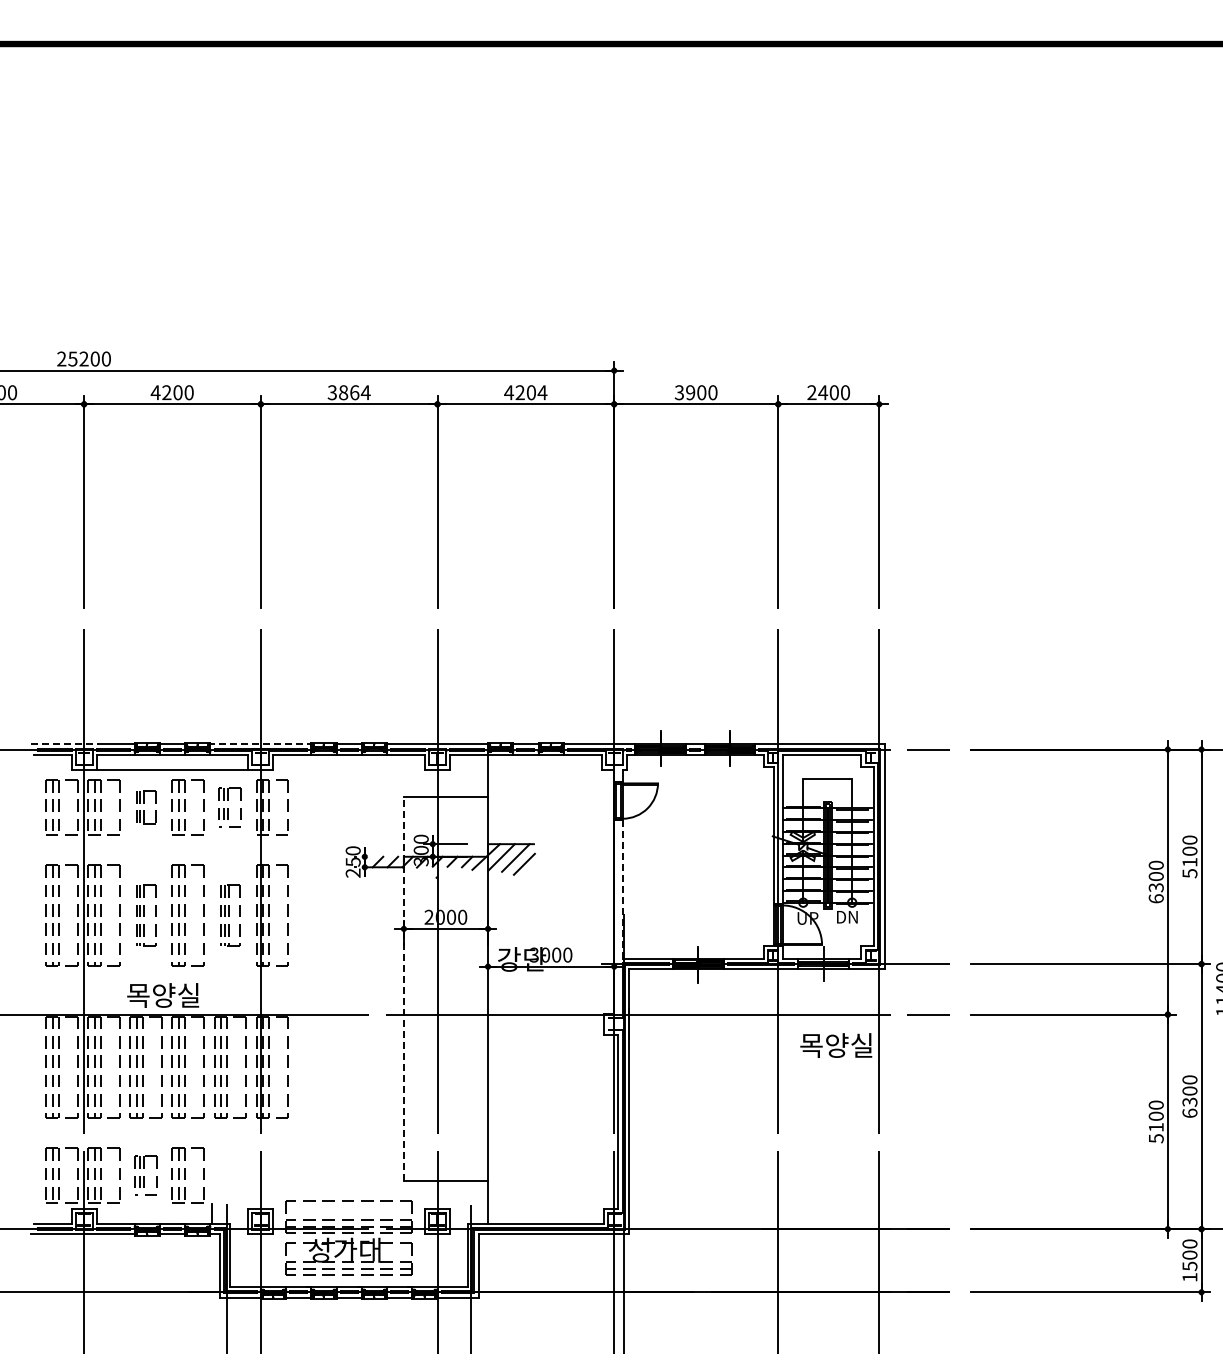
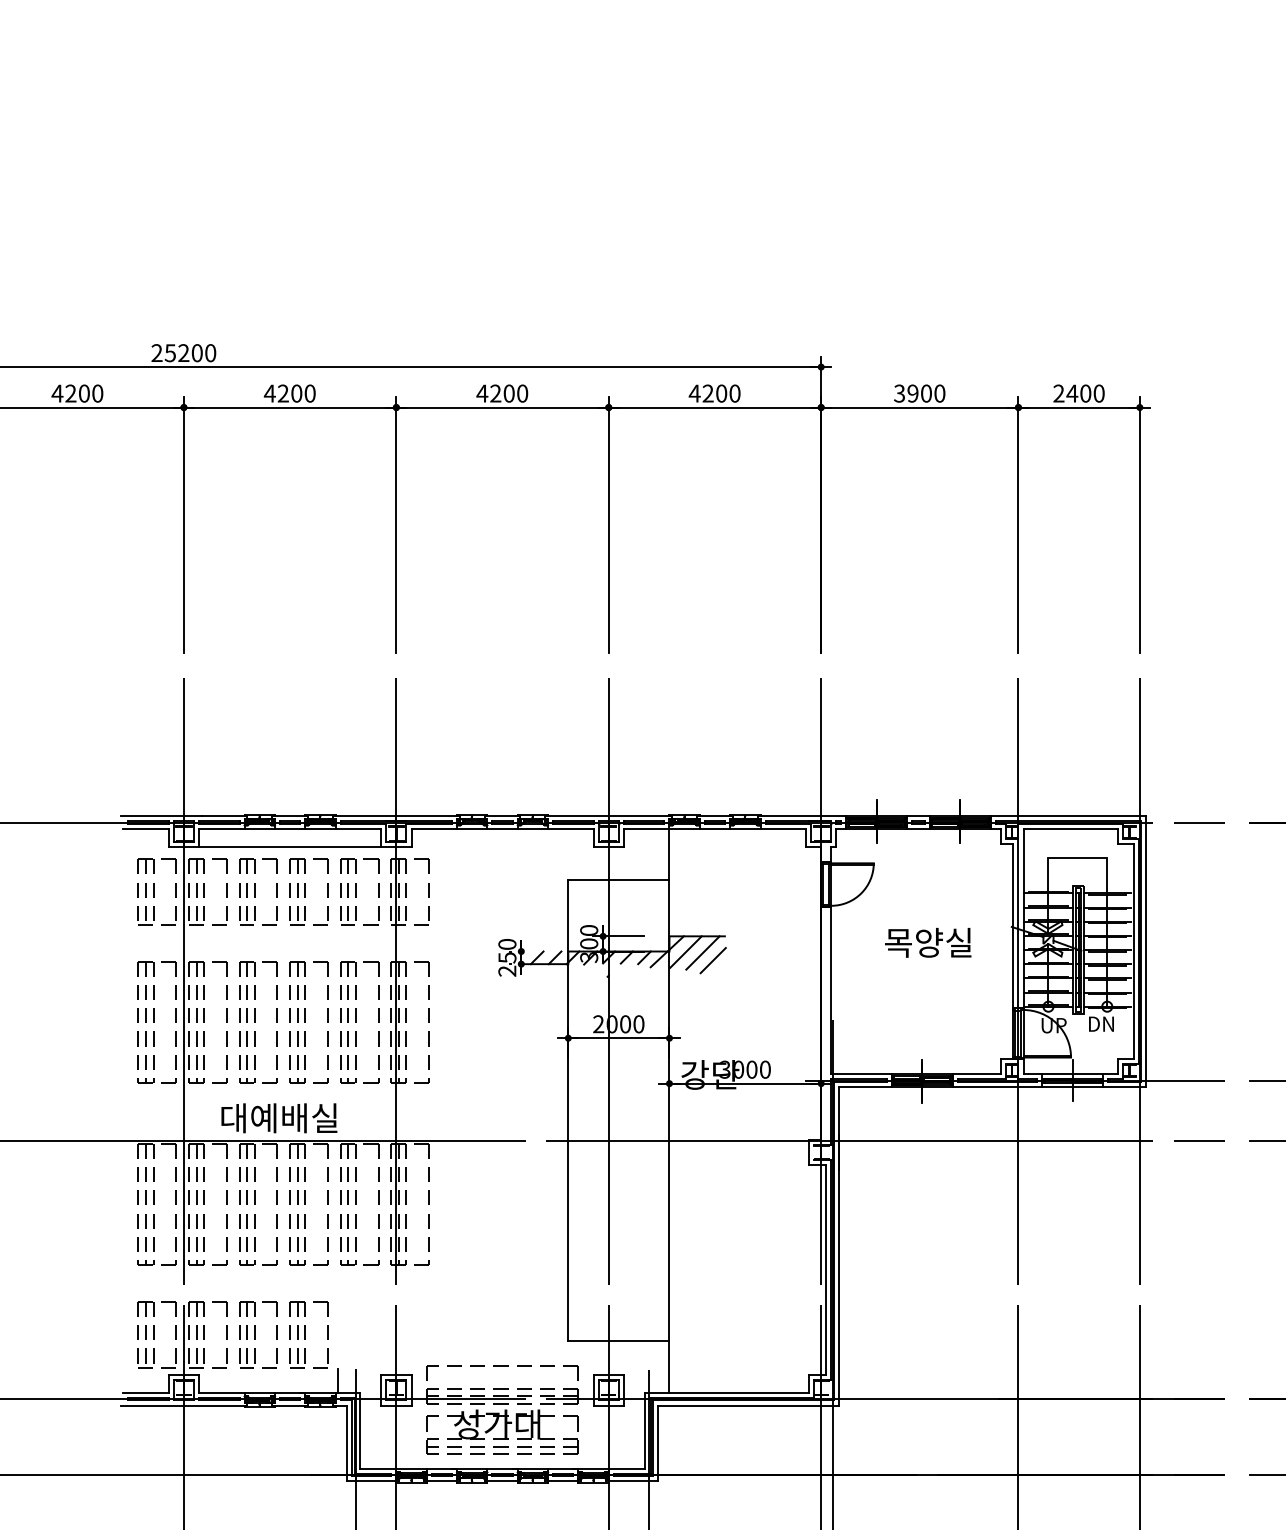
text: (348, 392) -> (501, 393), 3864 -> 4200
text: (542, 392) -> (734, 393), 4204 -> 4200
line: (65, 744) -> (161, 816), dashed -> solid
line: (260, 744) -> (395, 816), dashed -> solid
part: (145, 807) -> (257, 892), size x1.67
part: (230, 807) -> (359, 892), size x1.43
line: (622, 888) -> (831, 989), dashed -> solid
part: (145, 915) -> (257, 1022), size x1.67
part: (230, 915) -> (359, 1022), size x1.67
line: (403, 988) -> (567, 1109), dashed -> solid
text: (163, 995) -> (279, 1118), 목양실 -> 대예배실
text: (836, 1045) -> (928, 942), moved
part: (145, 1175) -> (257, 1334), size x1.43

